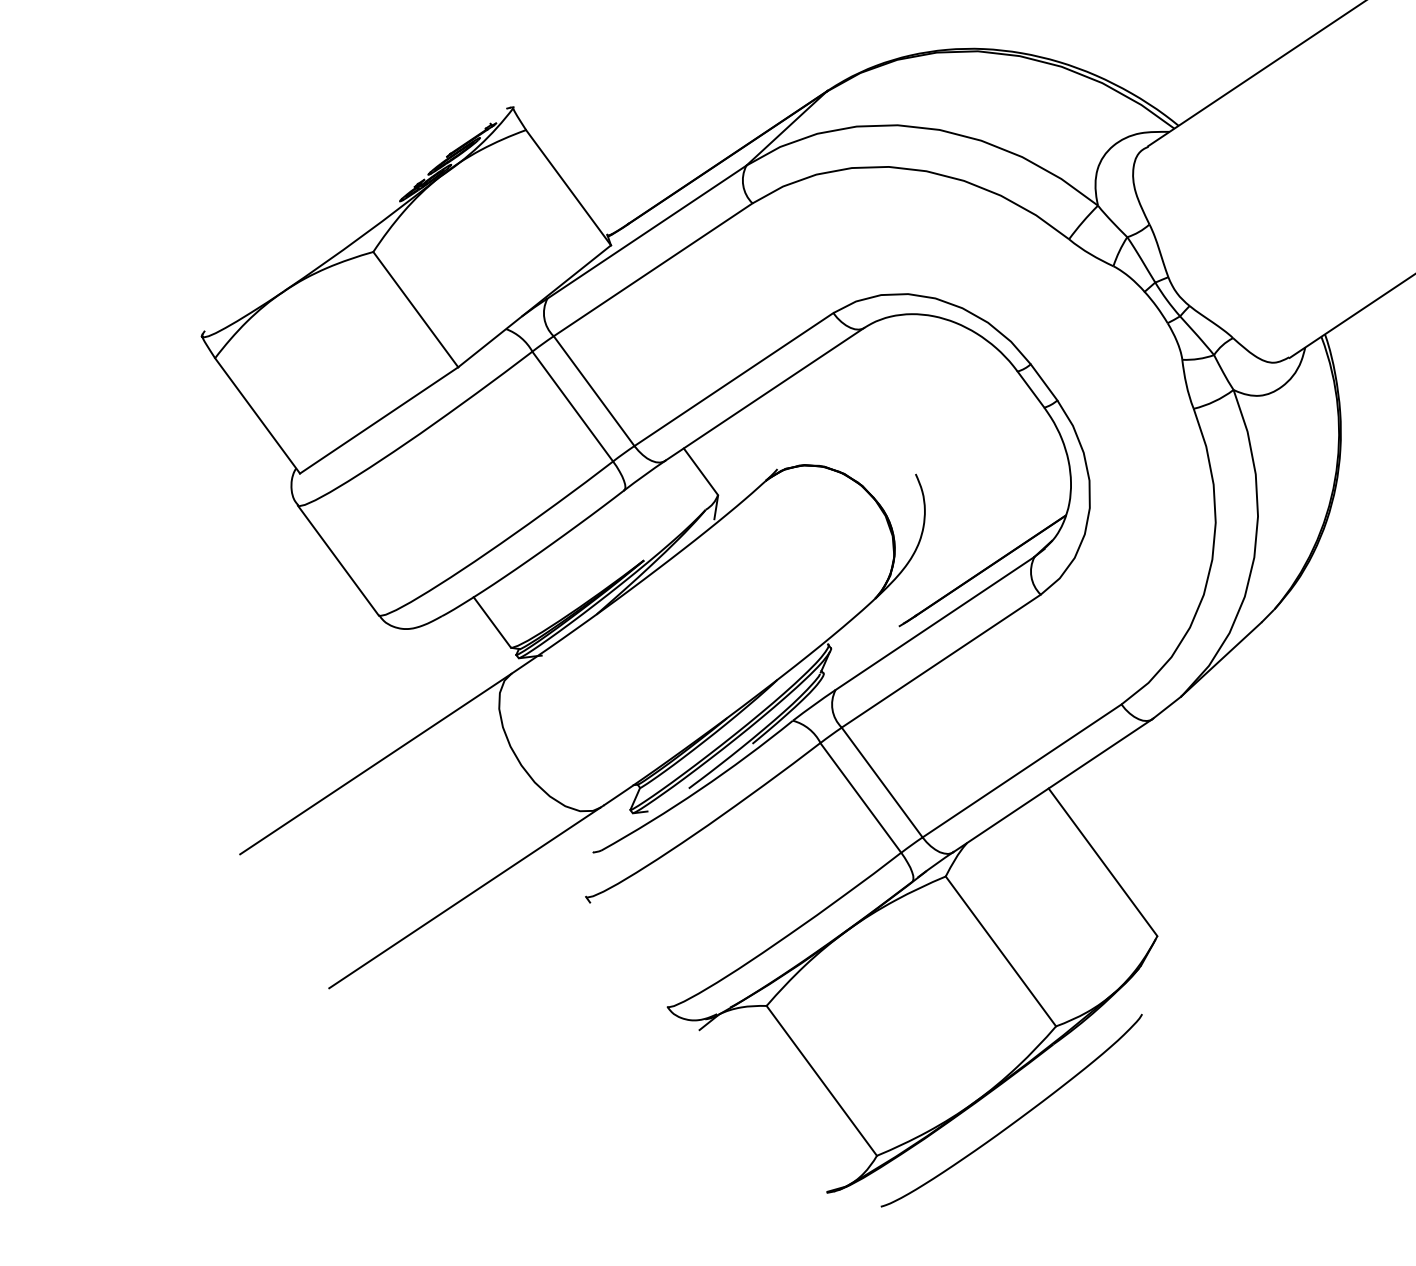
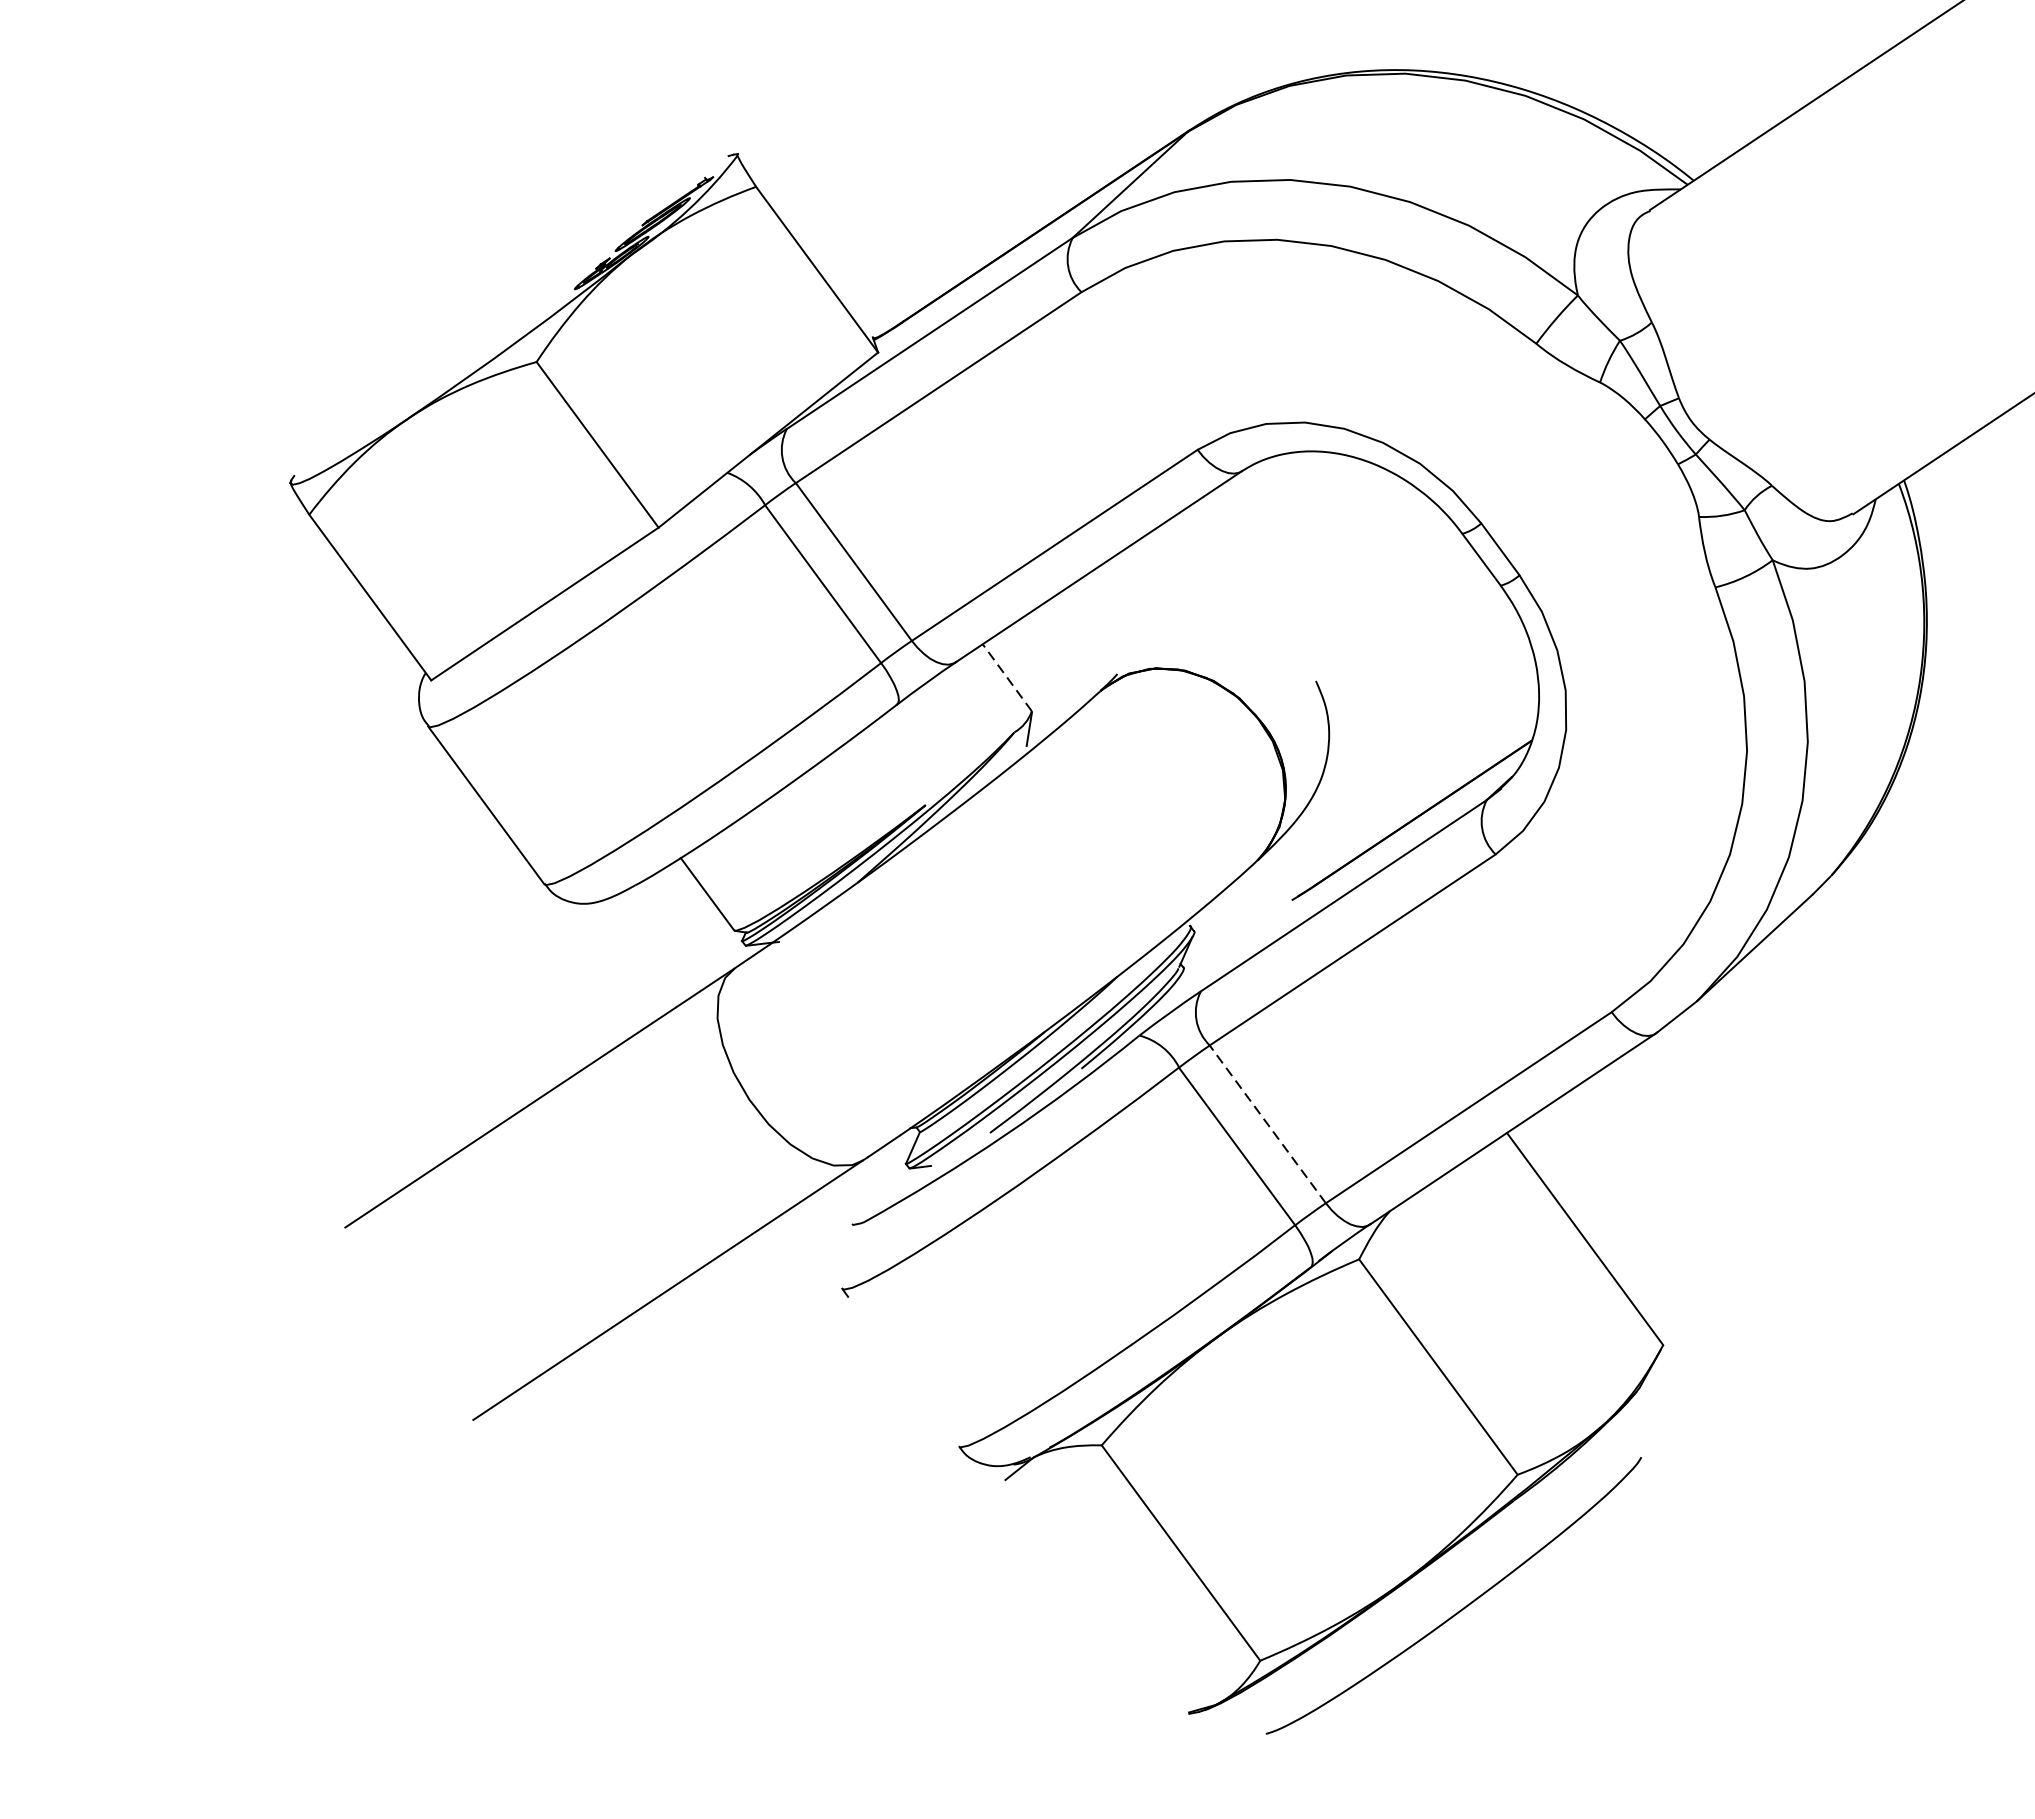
line: (700, 471) -> (1006, 677), solid -> dashed
line: (881, 782) -> (1266, 1124), solid -> dashed

